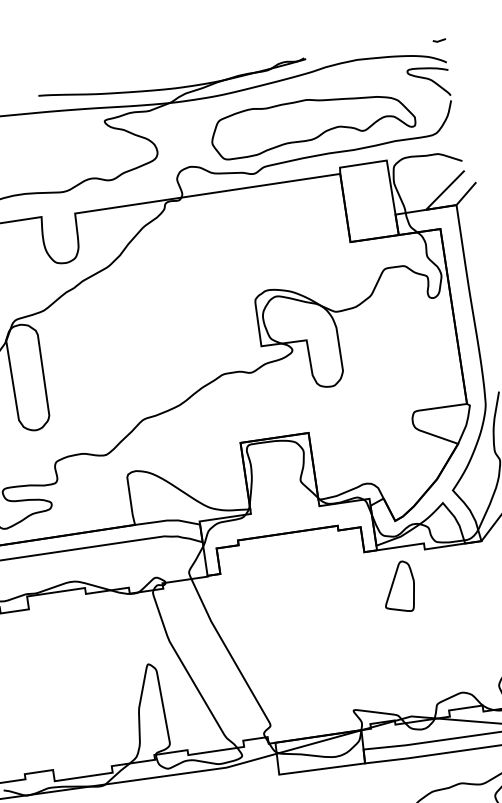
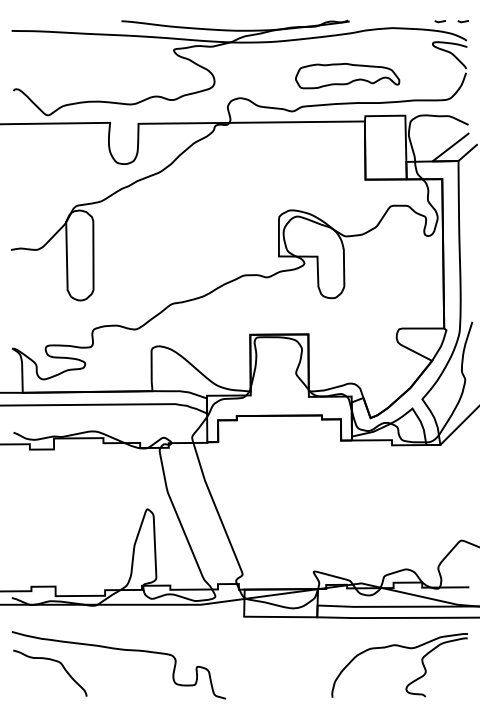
line: (411, 44) -> (439, 21), added
part: (312, 122) -> (347, 75), size x0.6
part: (398, 586) -> (365, 473), removed

